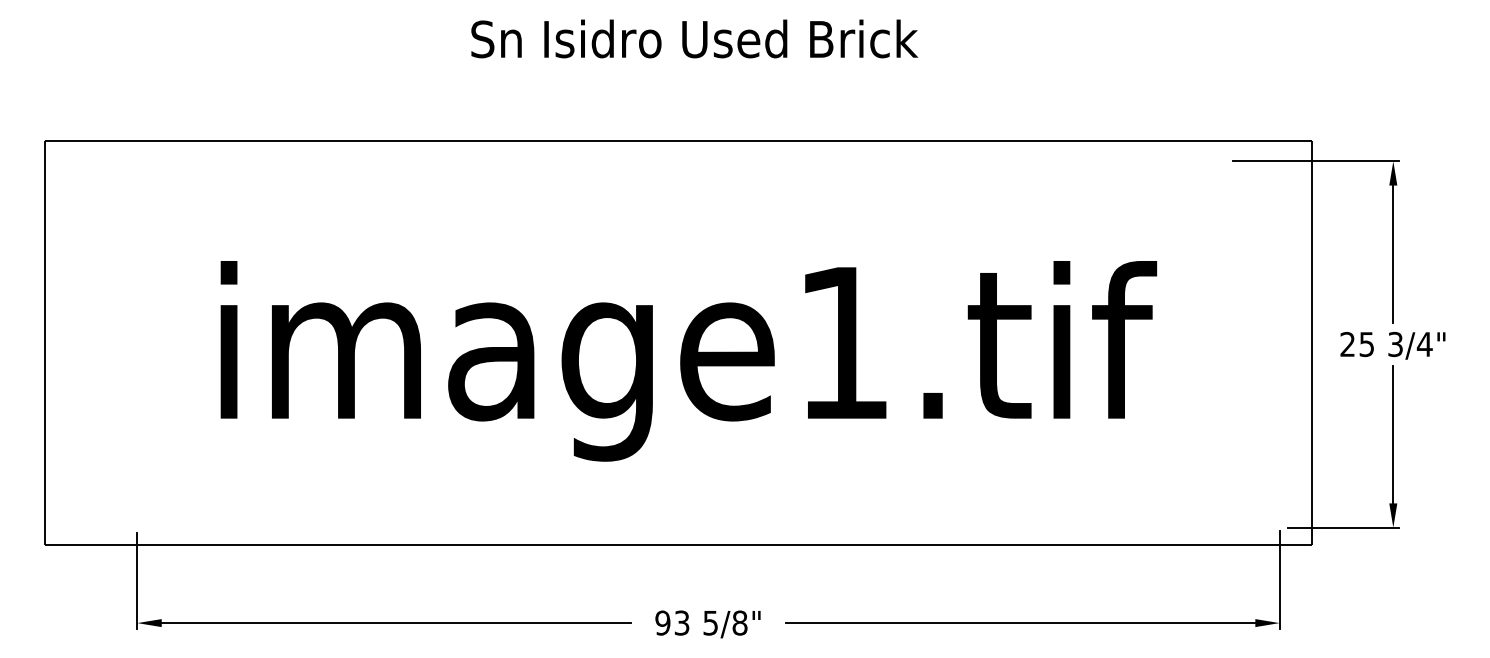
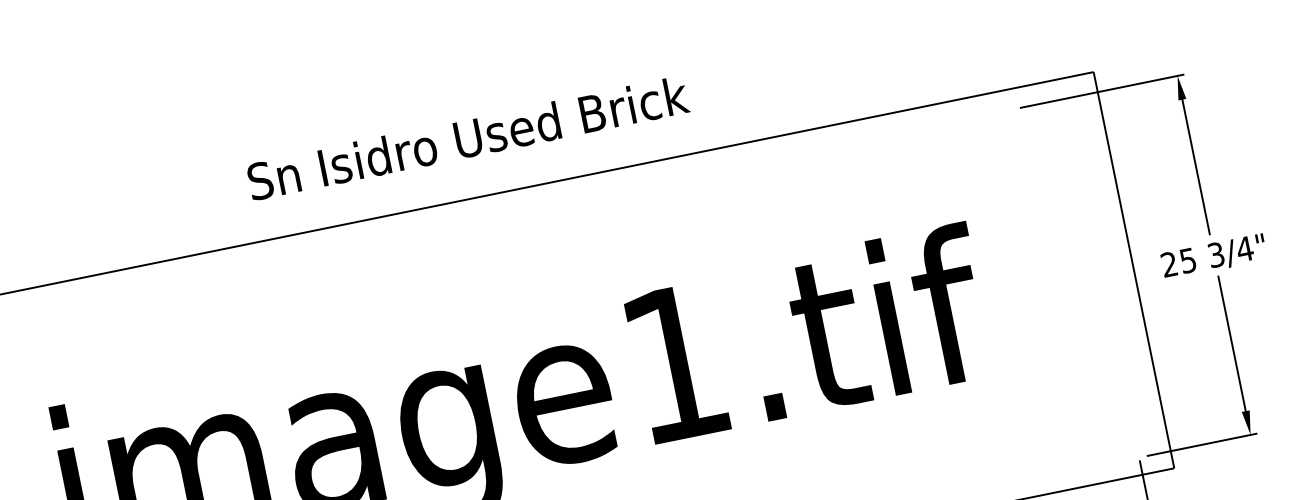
text: (694, 38) -> (467, 137), moved

